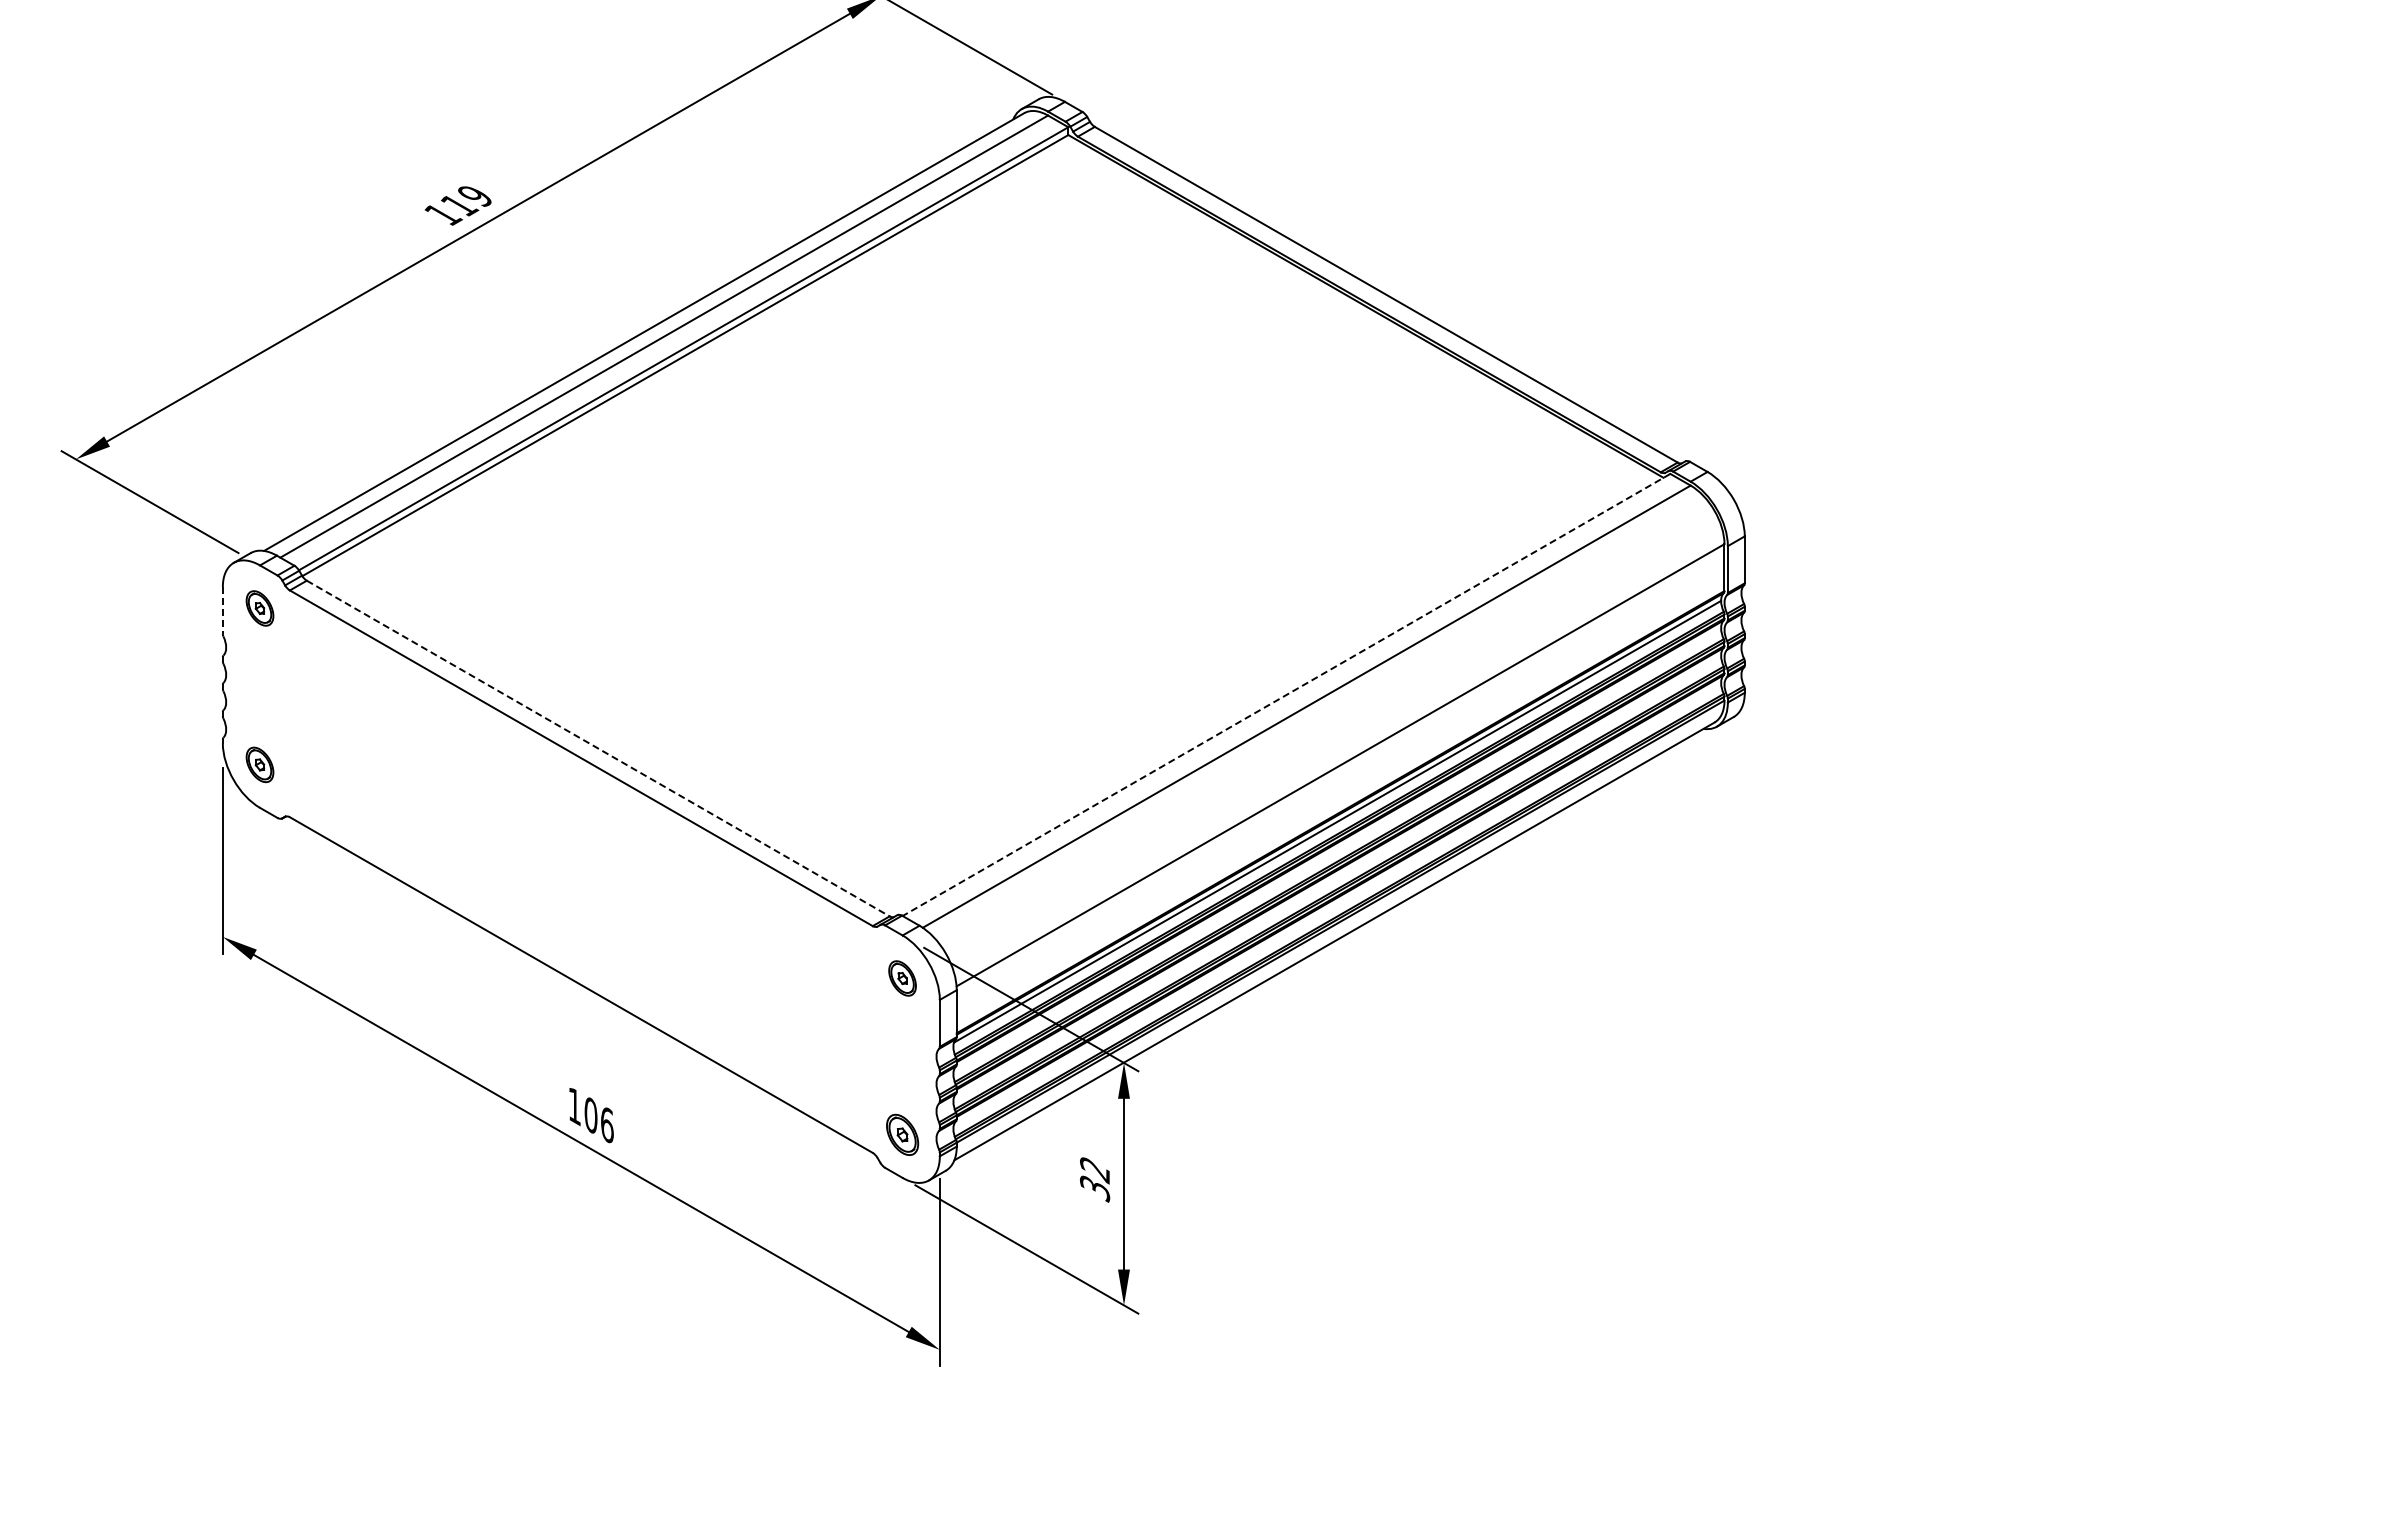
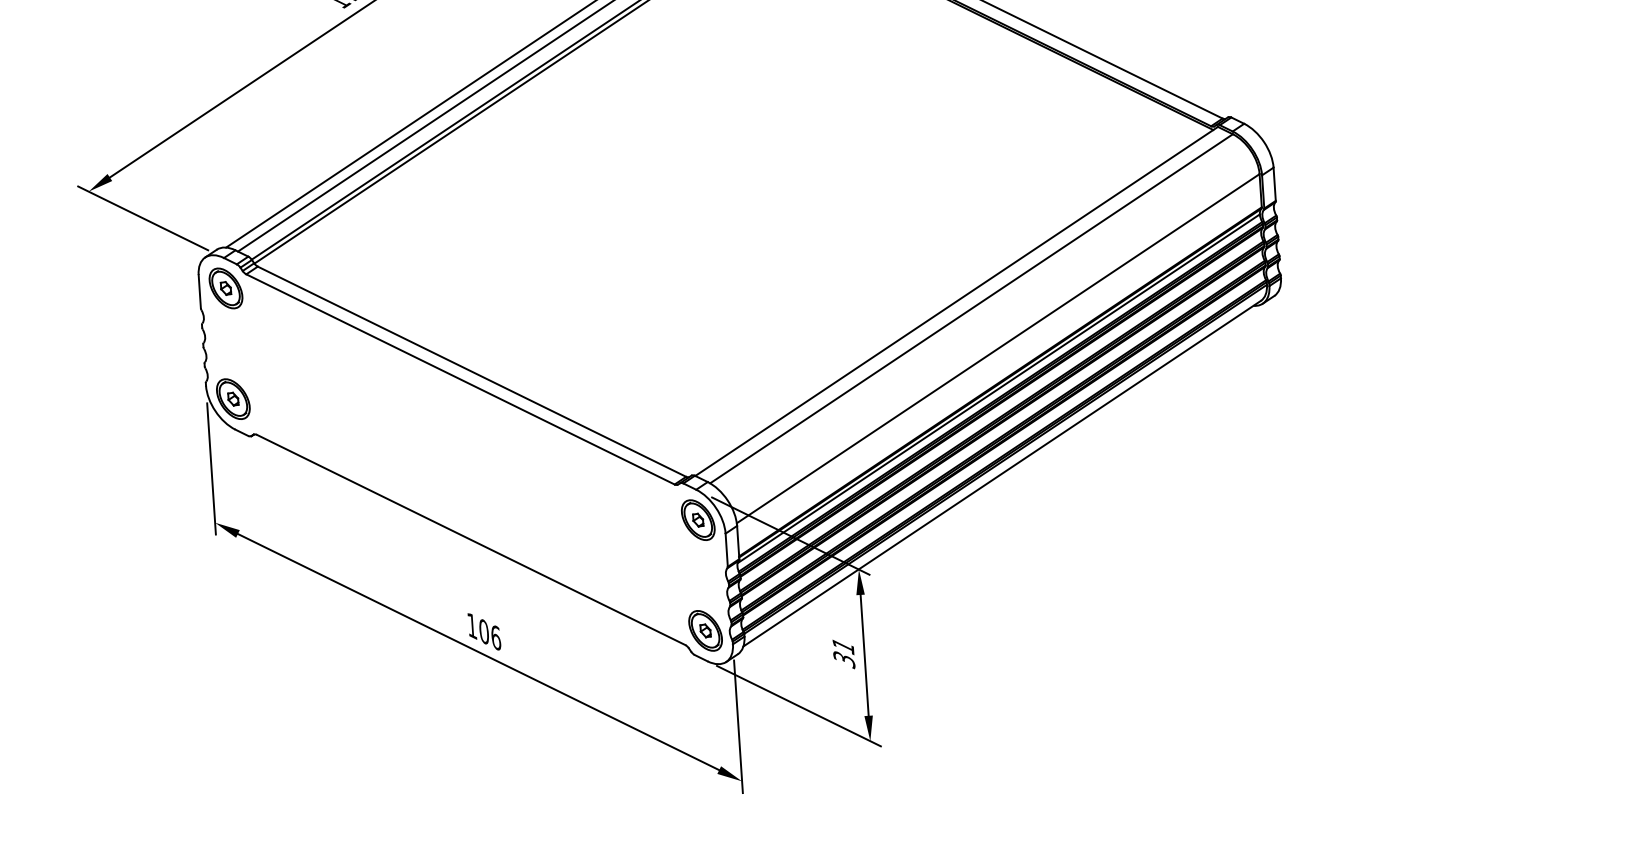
part: (259, 608) -> (225, 288), size x1.67
line: (222, 610) -> (199, 291), dashed -> solid
line: (1286, 694) -> (956, 301), dashed -> solid
line: (598, 748) -> (472, 371), dashed -> solid
part: (259, 764) -> (232, 398), size x1.67
part: (902, 978) -> (698, 520), size x1.67
part: (902, 1134) -> (705, 630), size x1.43
text: (1094, 1170) -> (843, 647), 32 -> 31

